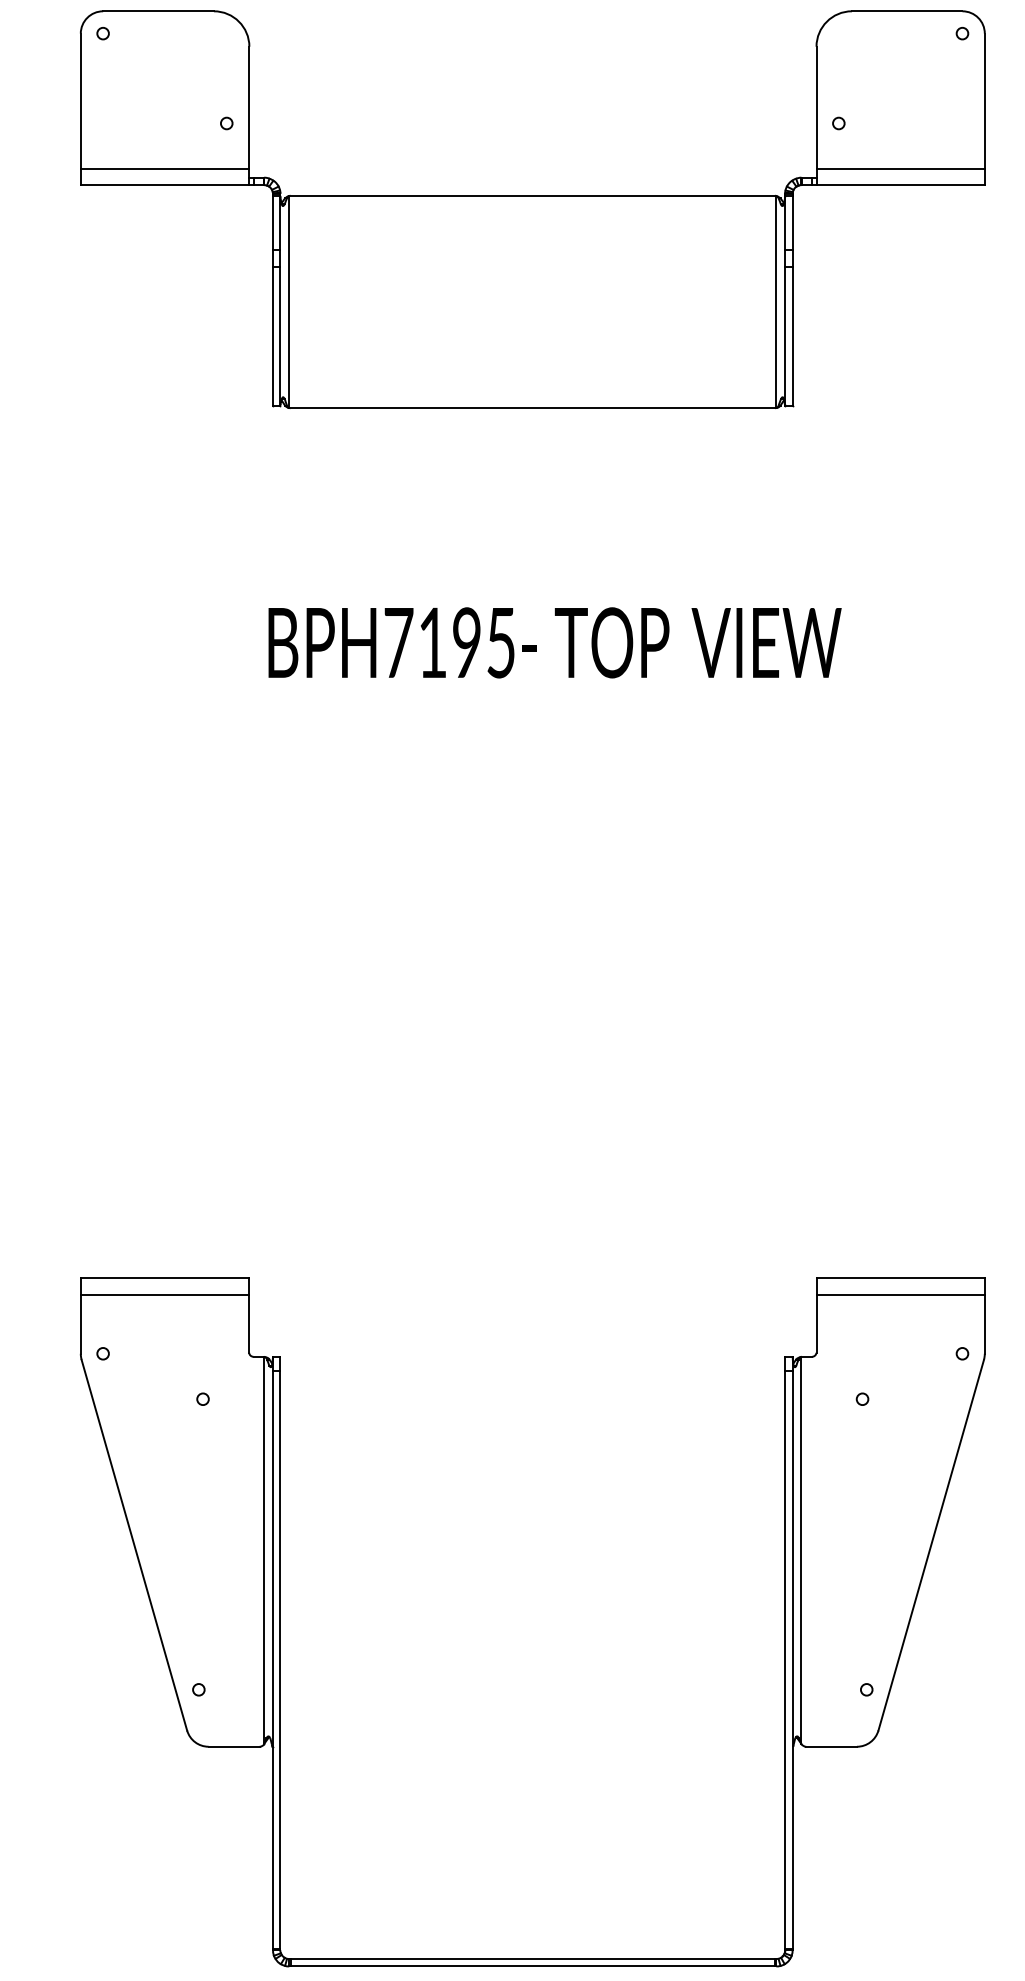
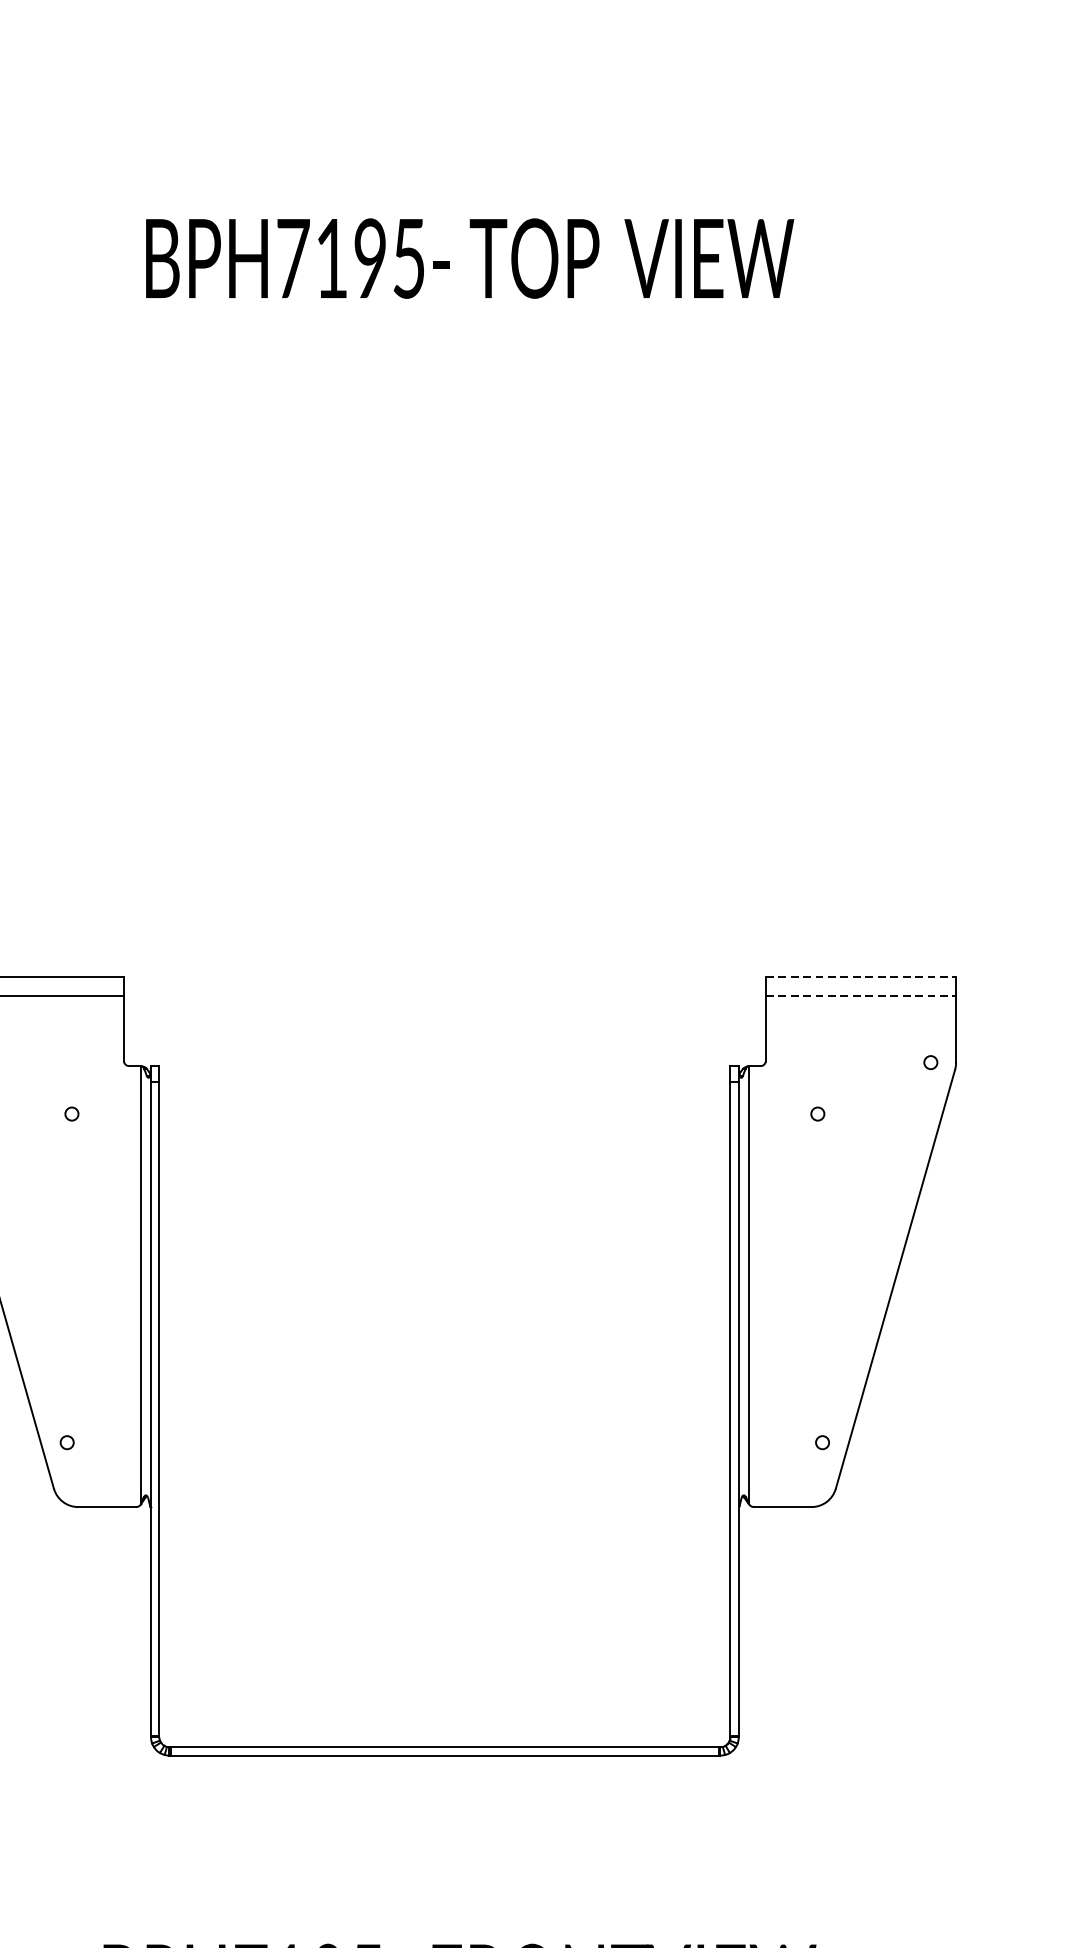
line: (901, 1278) -> (861, 977), solid -> dashed
line: (901, 1294) -> (861, 995), solid -> dashed

